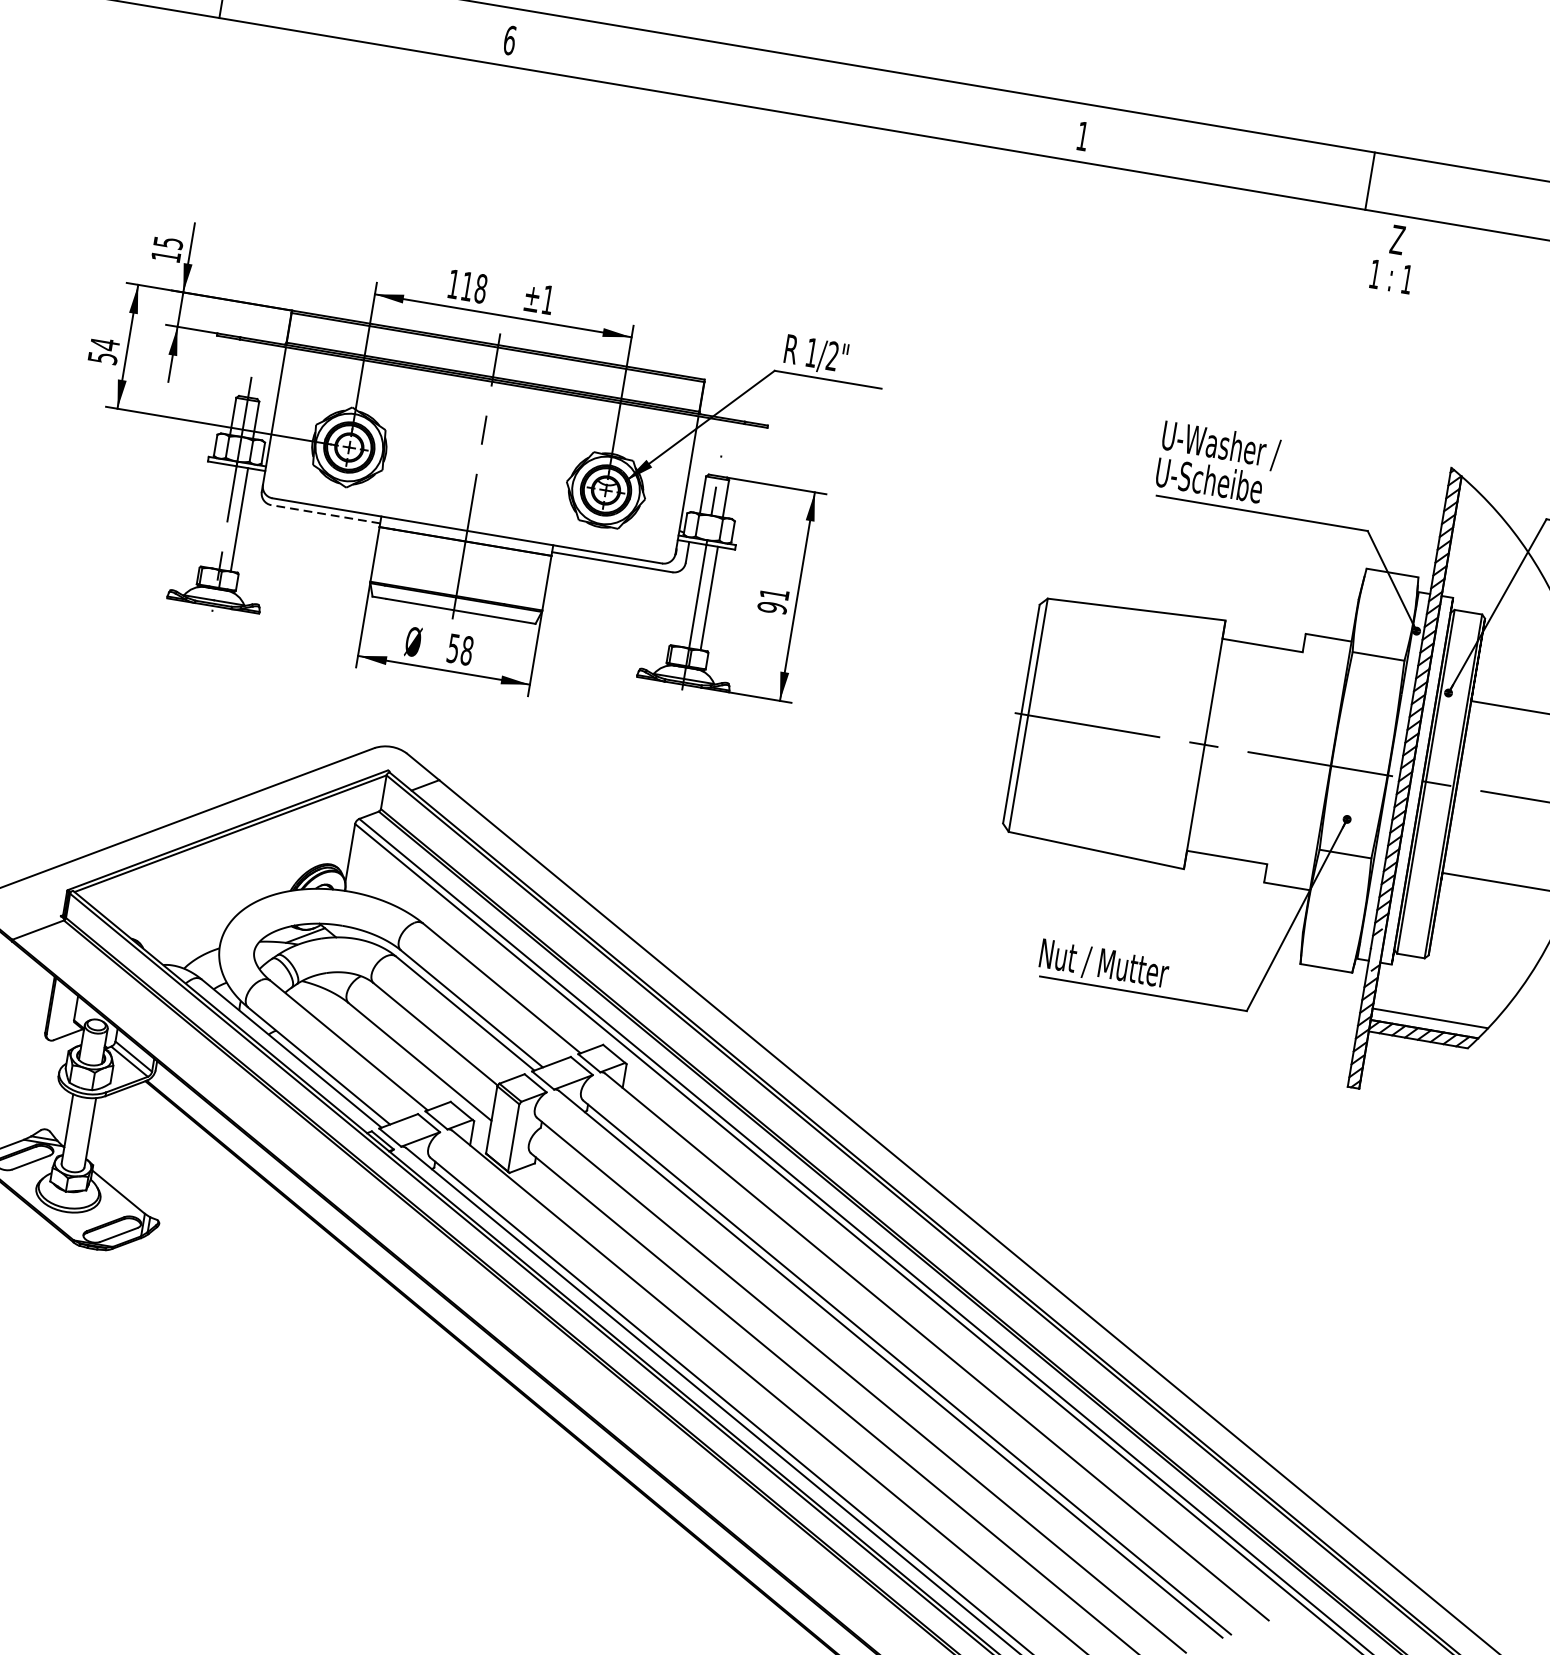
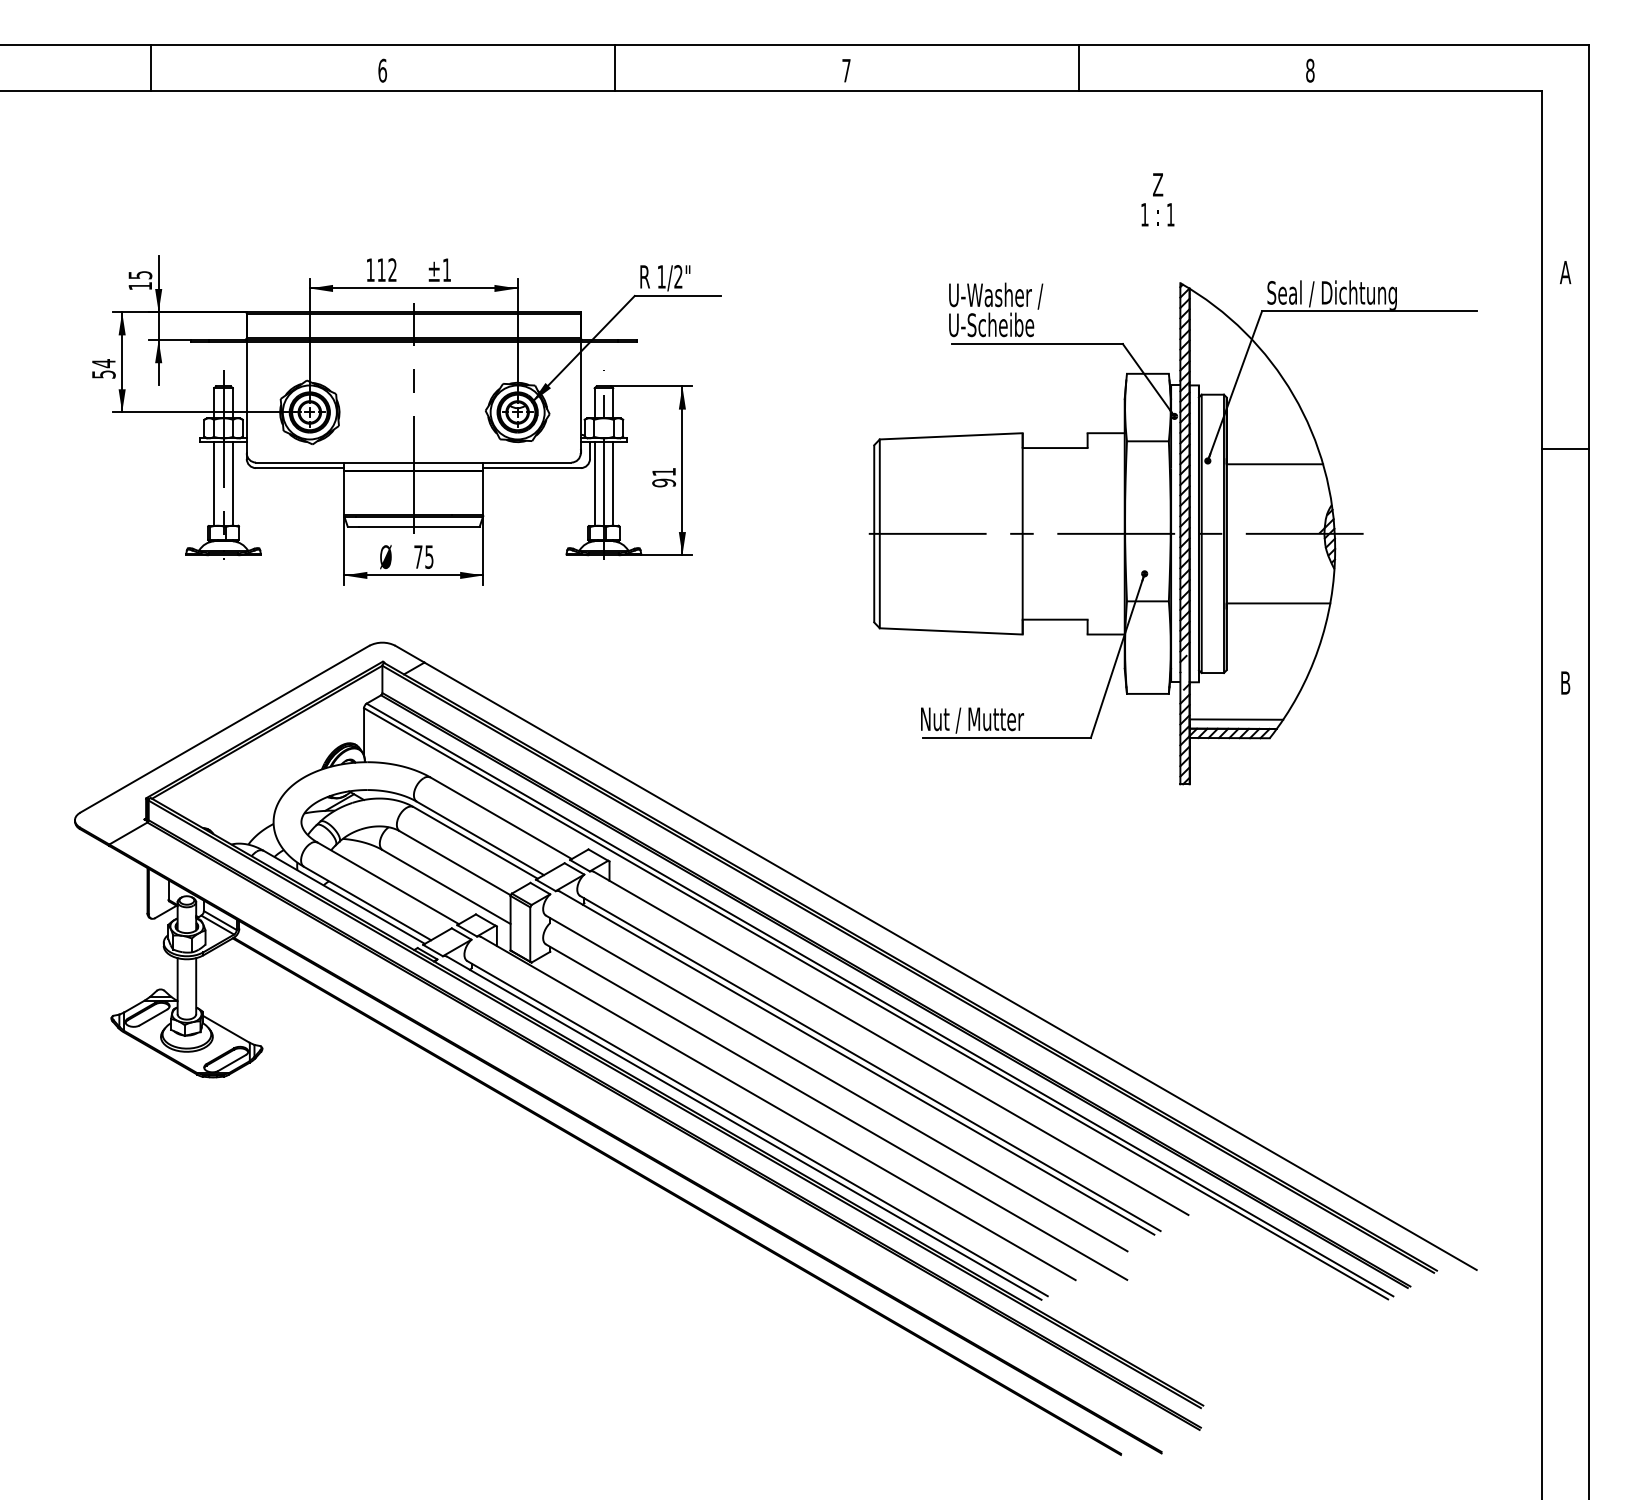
line: (796, 84) -> (614, 67), added
text: (1082, 136) -> (846, 70), 1 -> 7
text: (1393, 257) -> (1157, 199), moved
text: (480, 289) -> (392, 270), 118 -> 112
line: (324, 514) -> (299, 468), dashed -> solid
line: (216, 515) -> (214, 483), added
line: (686, 594) -> (594, 483), added
text: (459, 648) -> (423, 556), 58 -> 75

